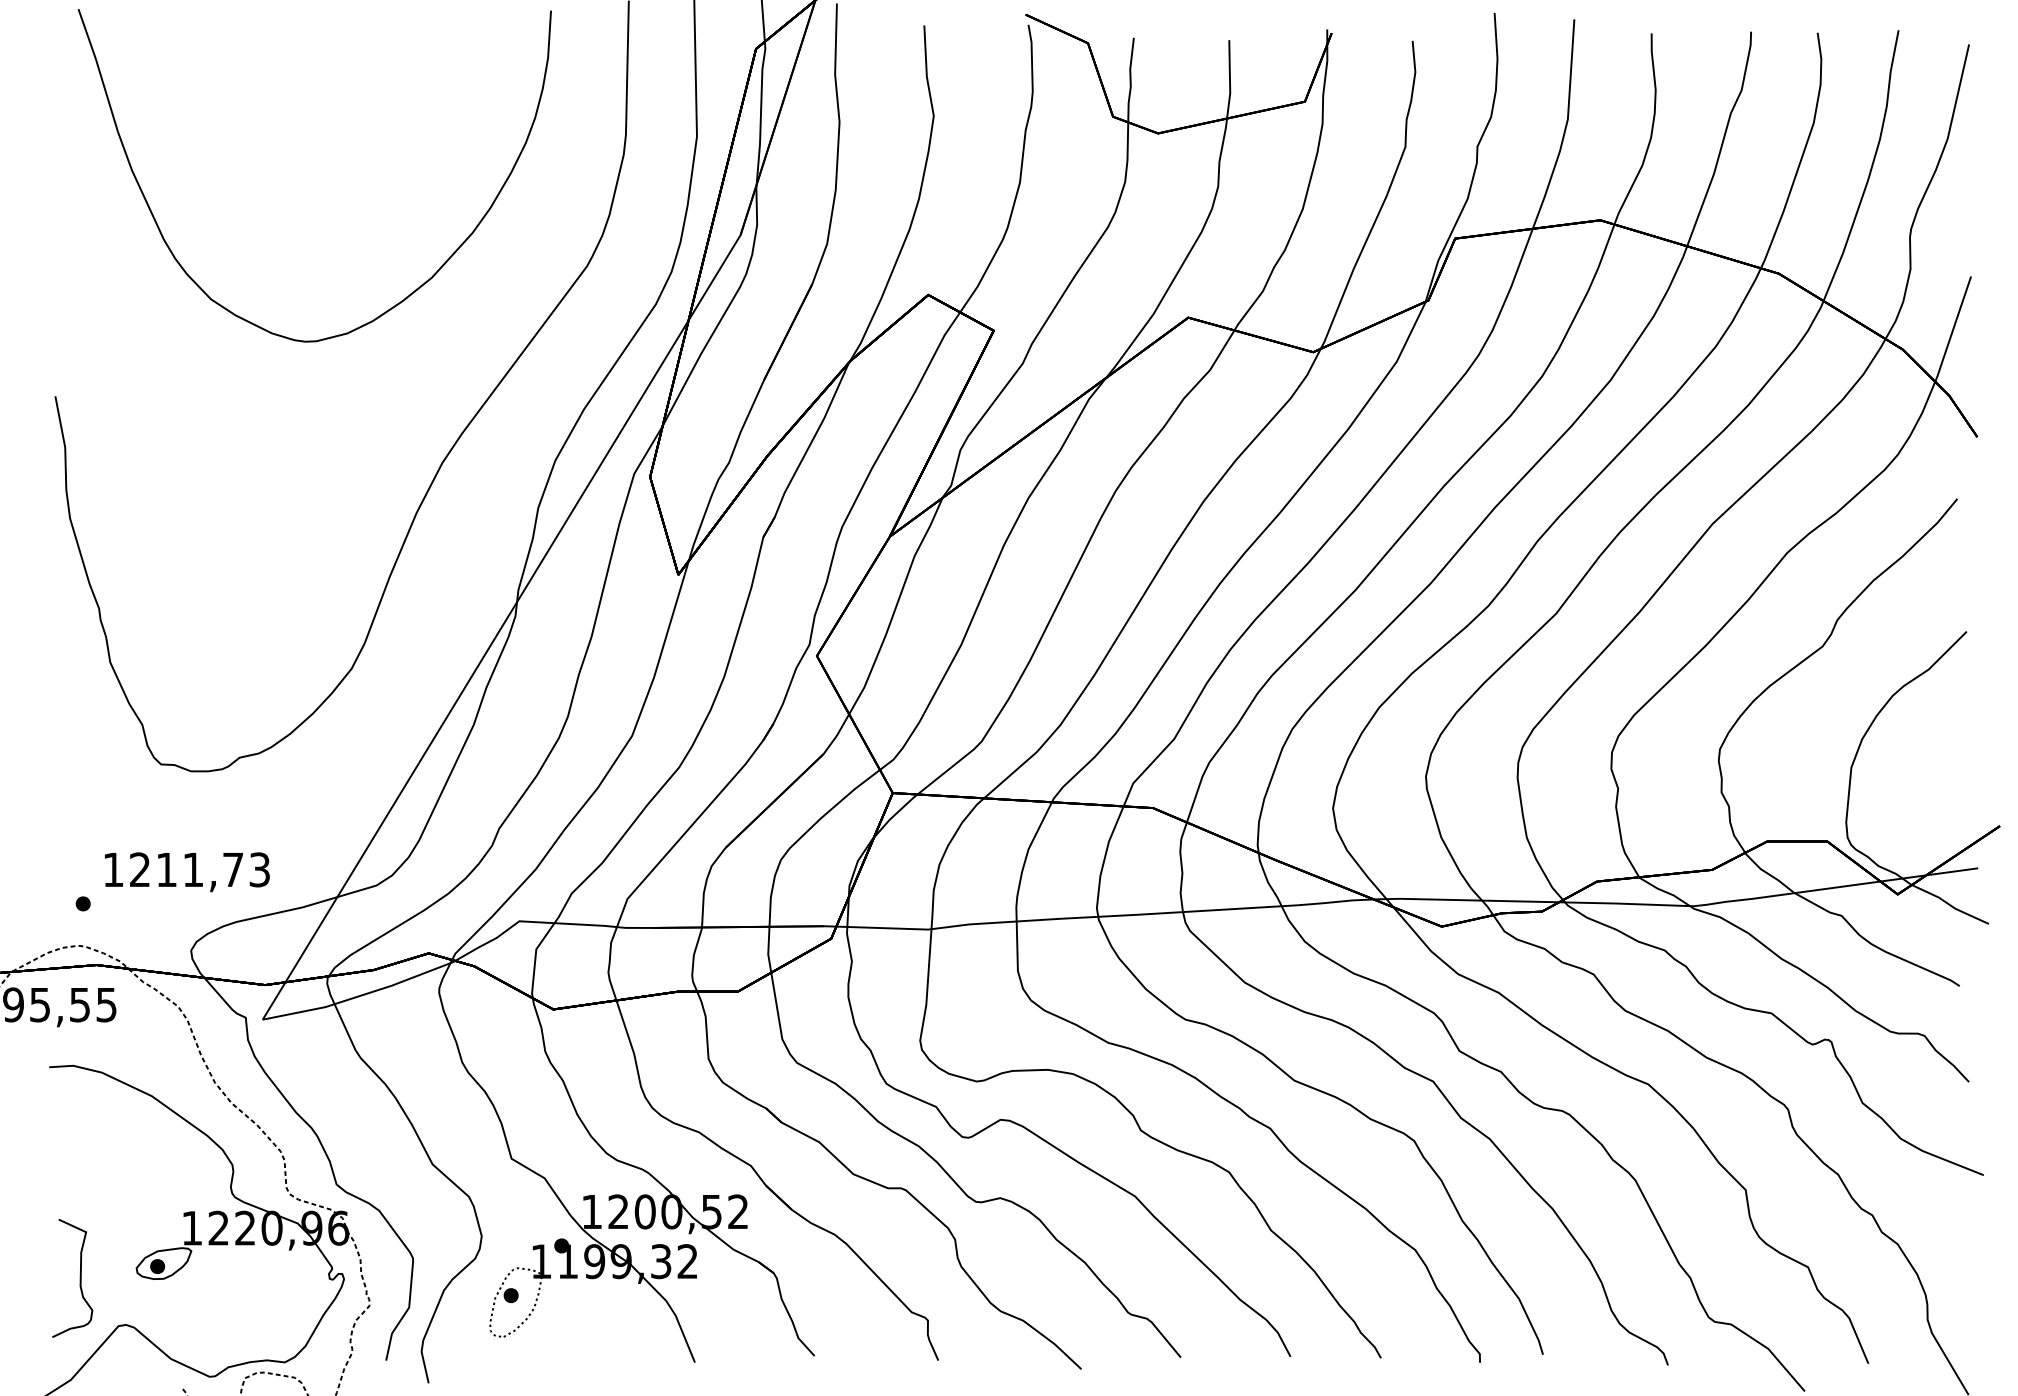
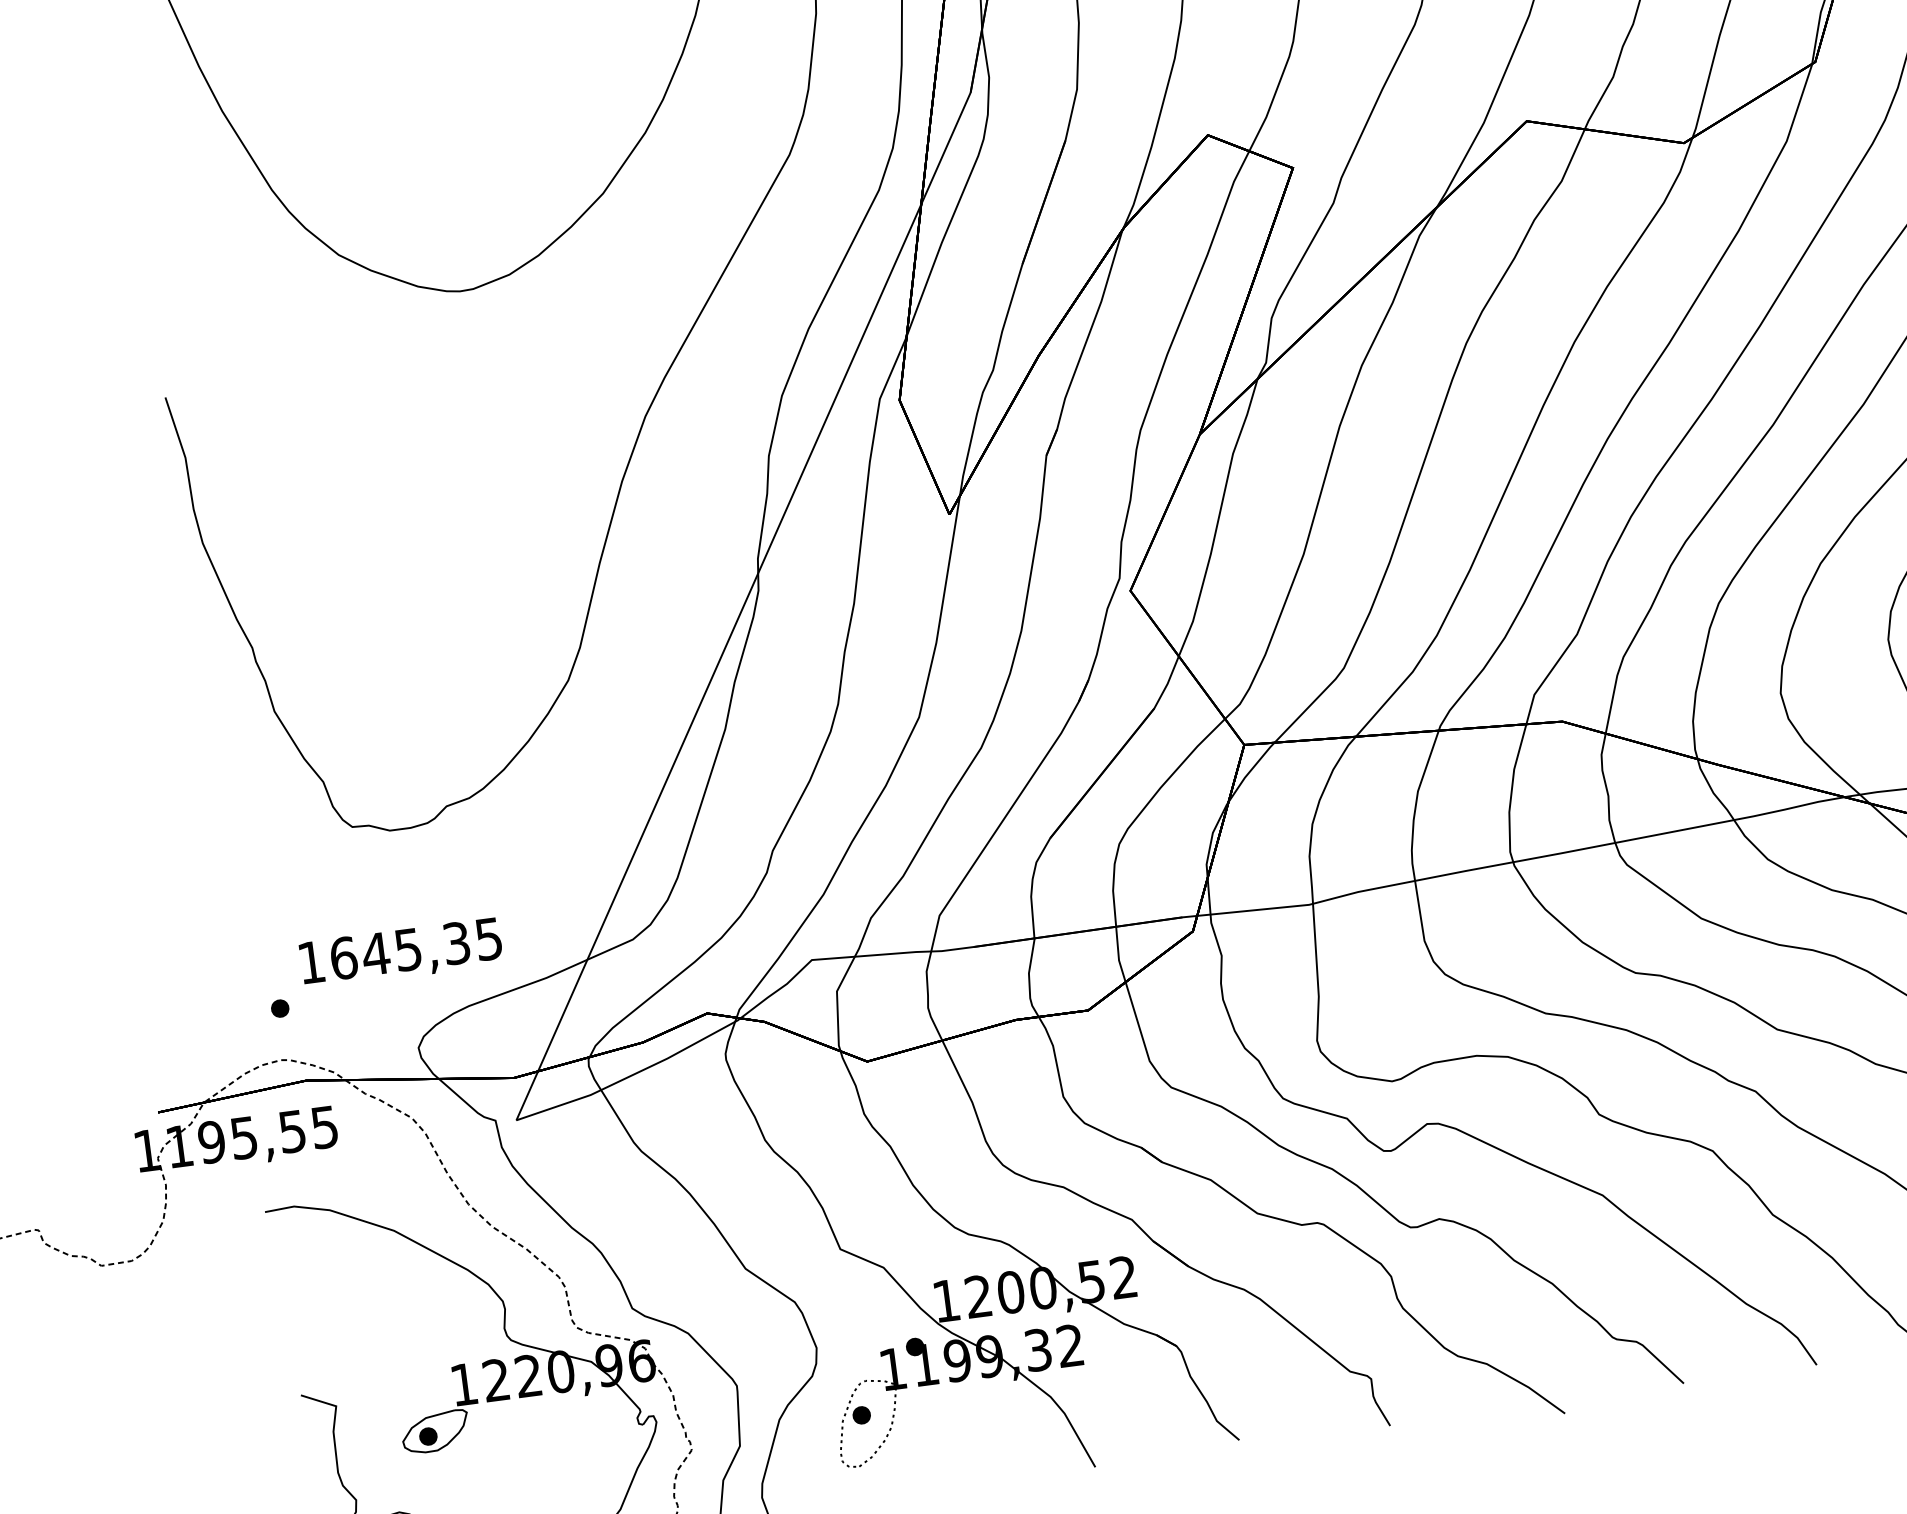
text: (199, 869) -> (415, 948), 1211,73 -> 1645,35

